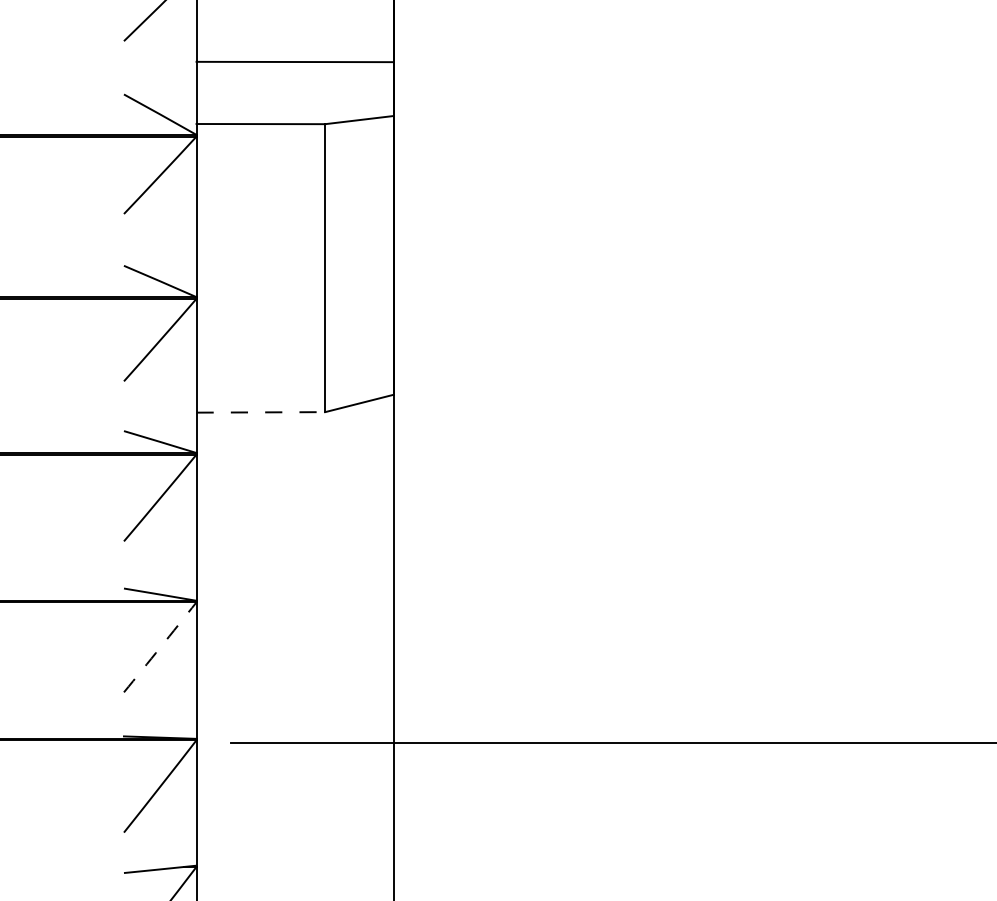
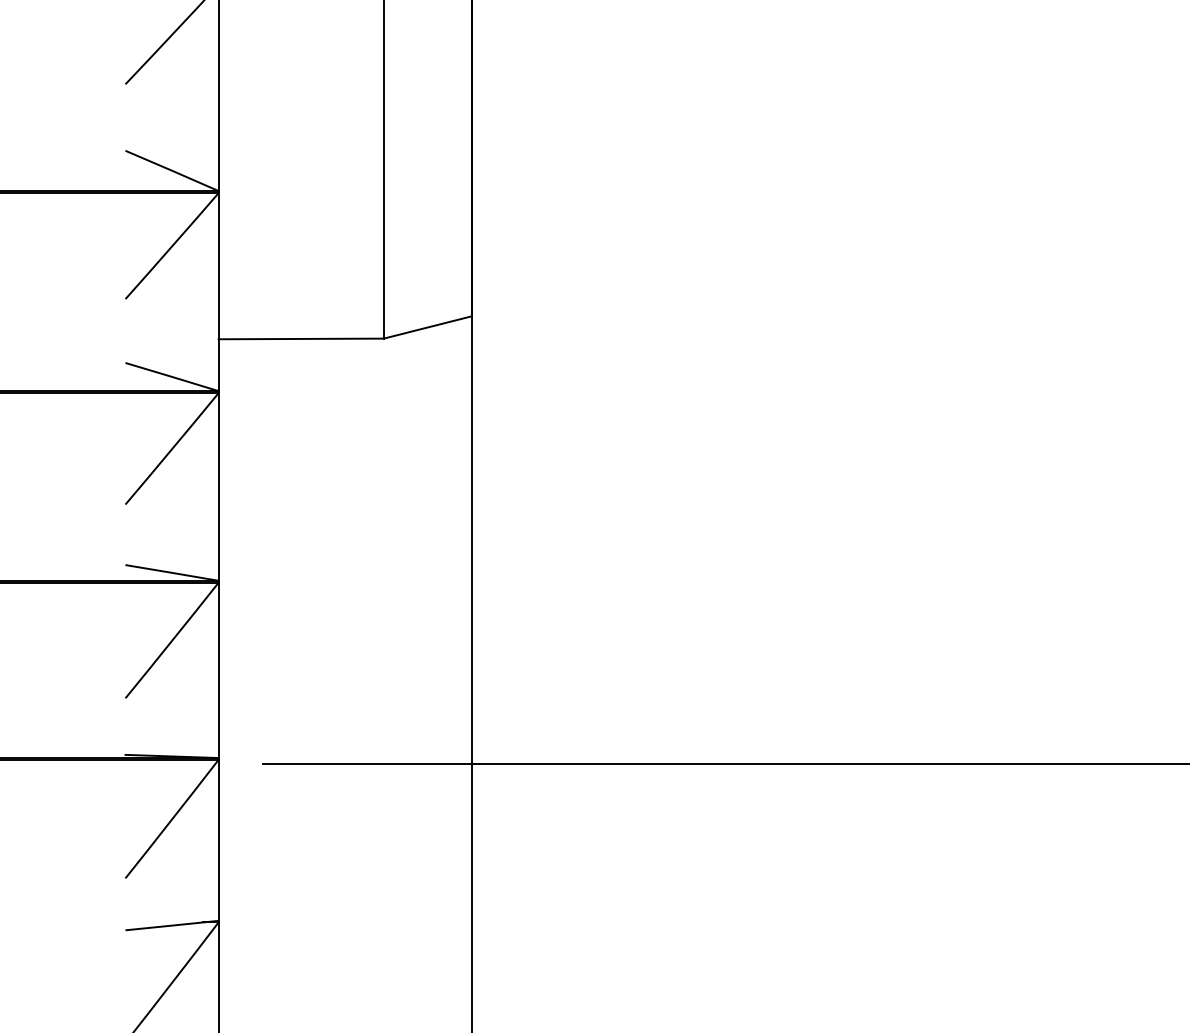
line: (261, 412) -> (301, 339), dashed -> solid
arc: (160, 647) -> (172, 640), dashed -> solid

